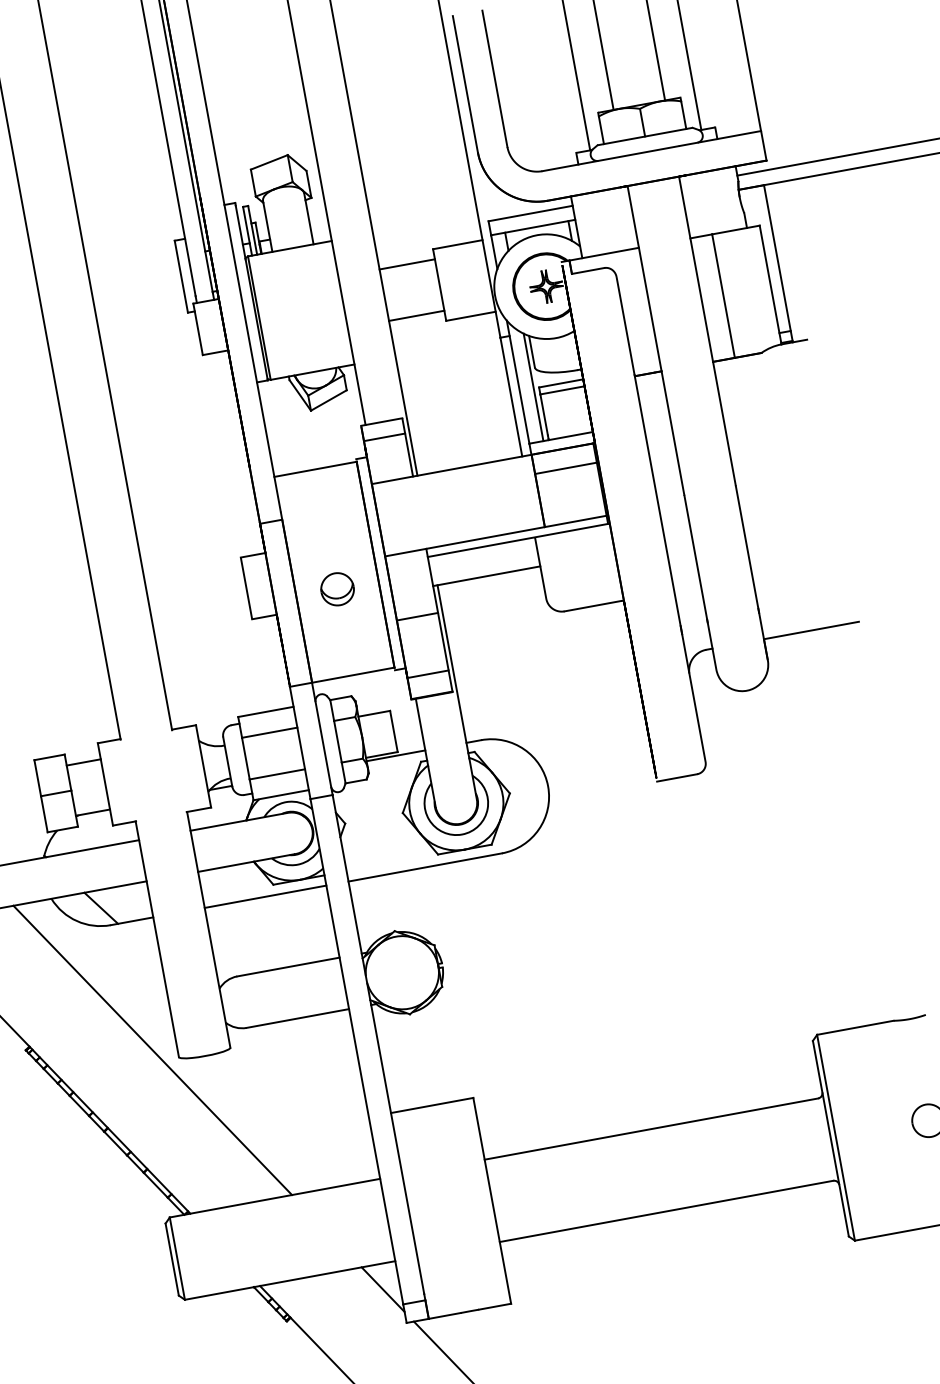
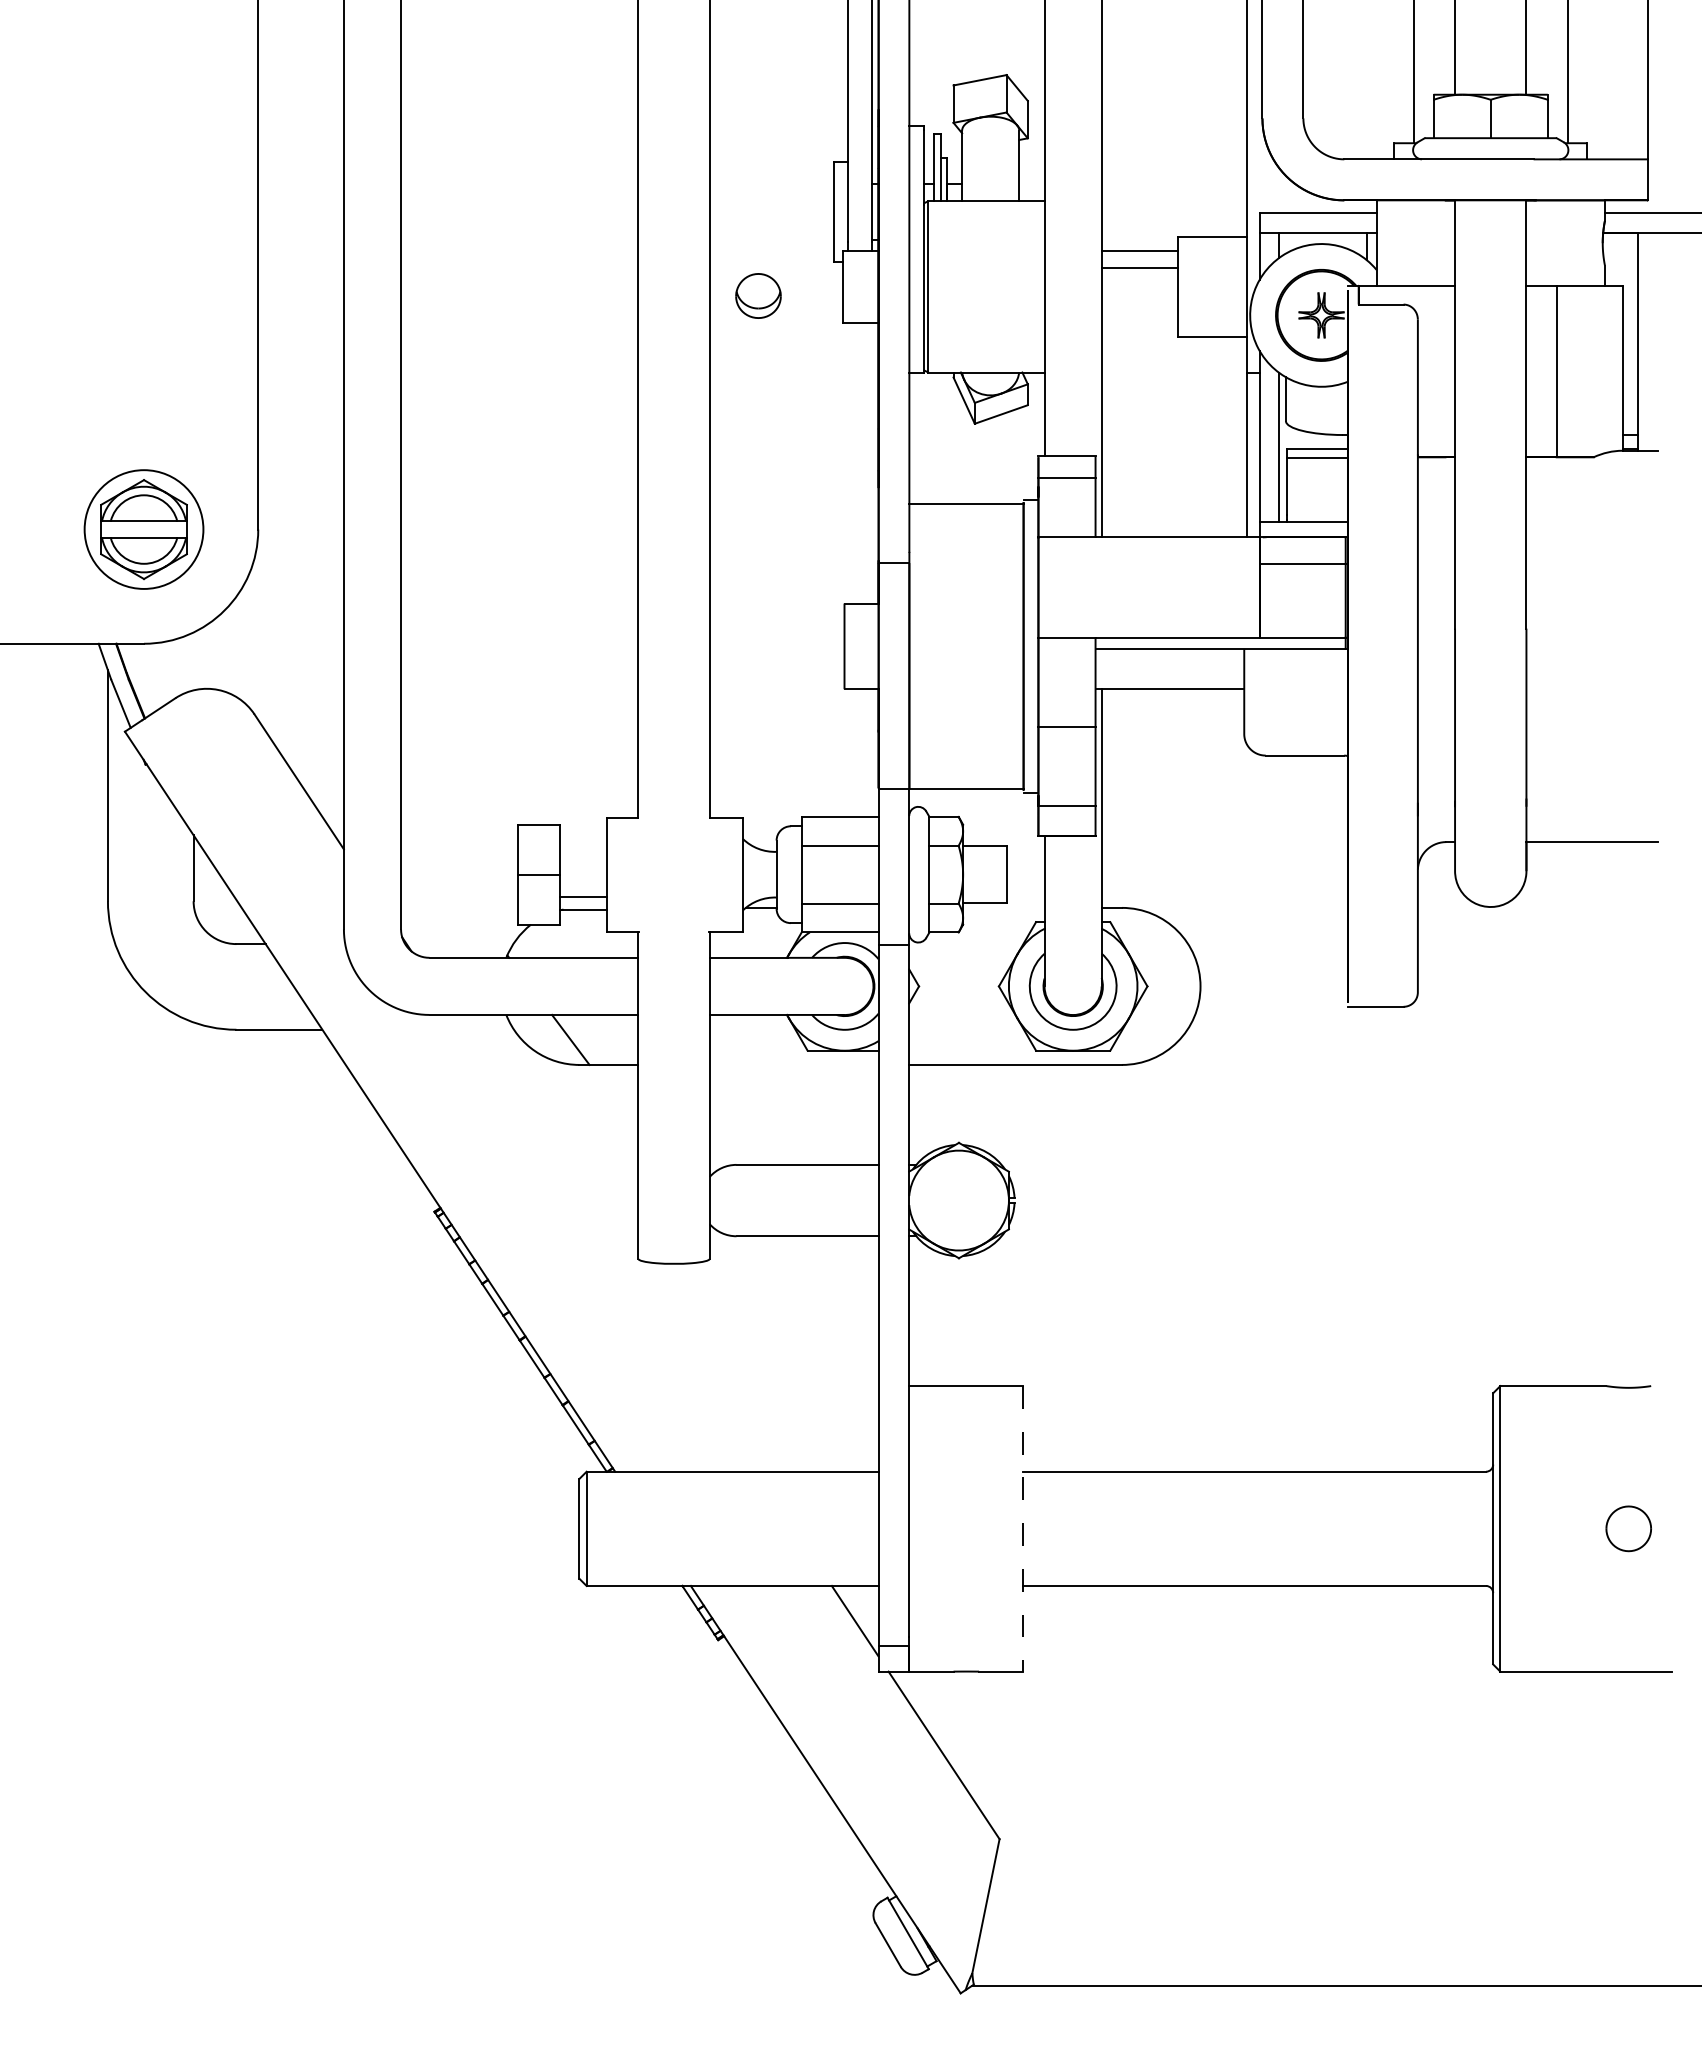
line: (416, 315) -> (1139, 267), moved
part: (337, 588) -> (758, 295), moved
line: (395, 755) -> (1003, 907), removed
line: (83, 762) -> (582, 896), moved
line: (265, 896) -> (793, 1064), removed
line: (152, 1049) -> (604, 1242), removed
line: (492, 1200) -> (1023, 1528), solid -> dashed

